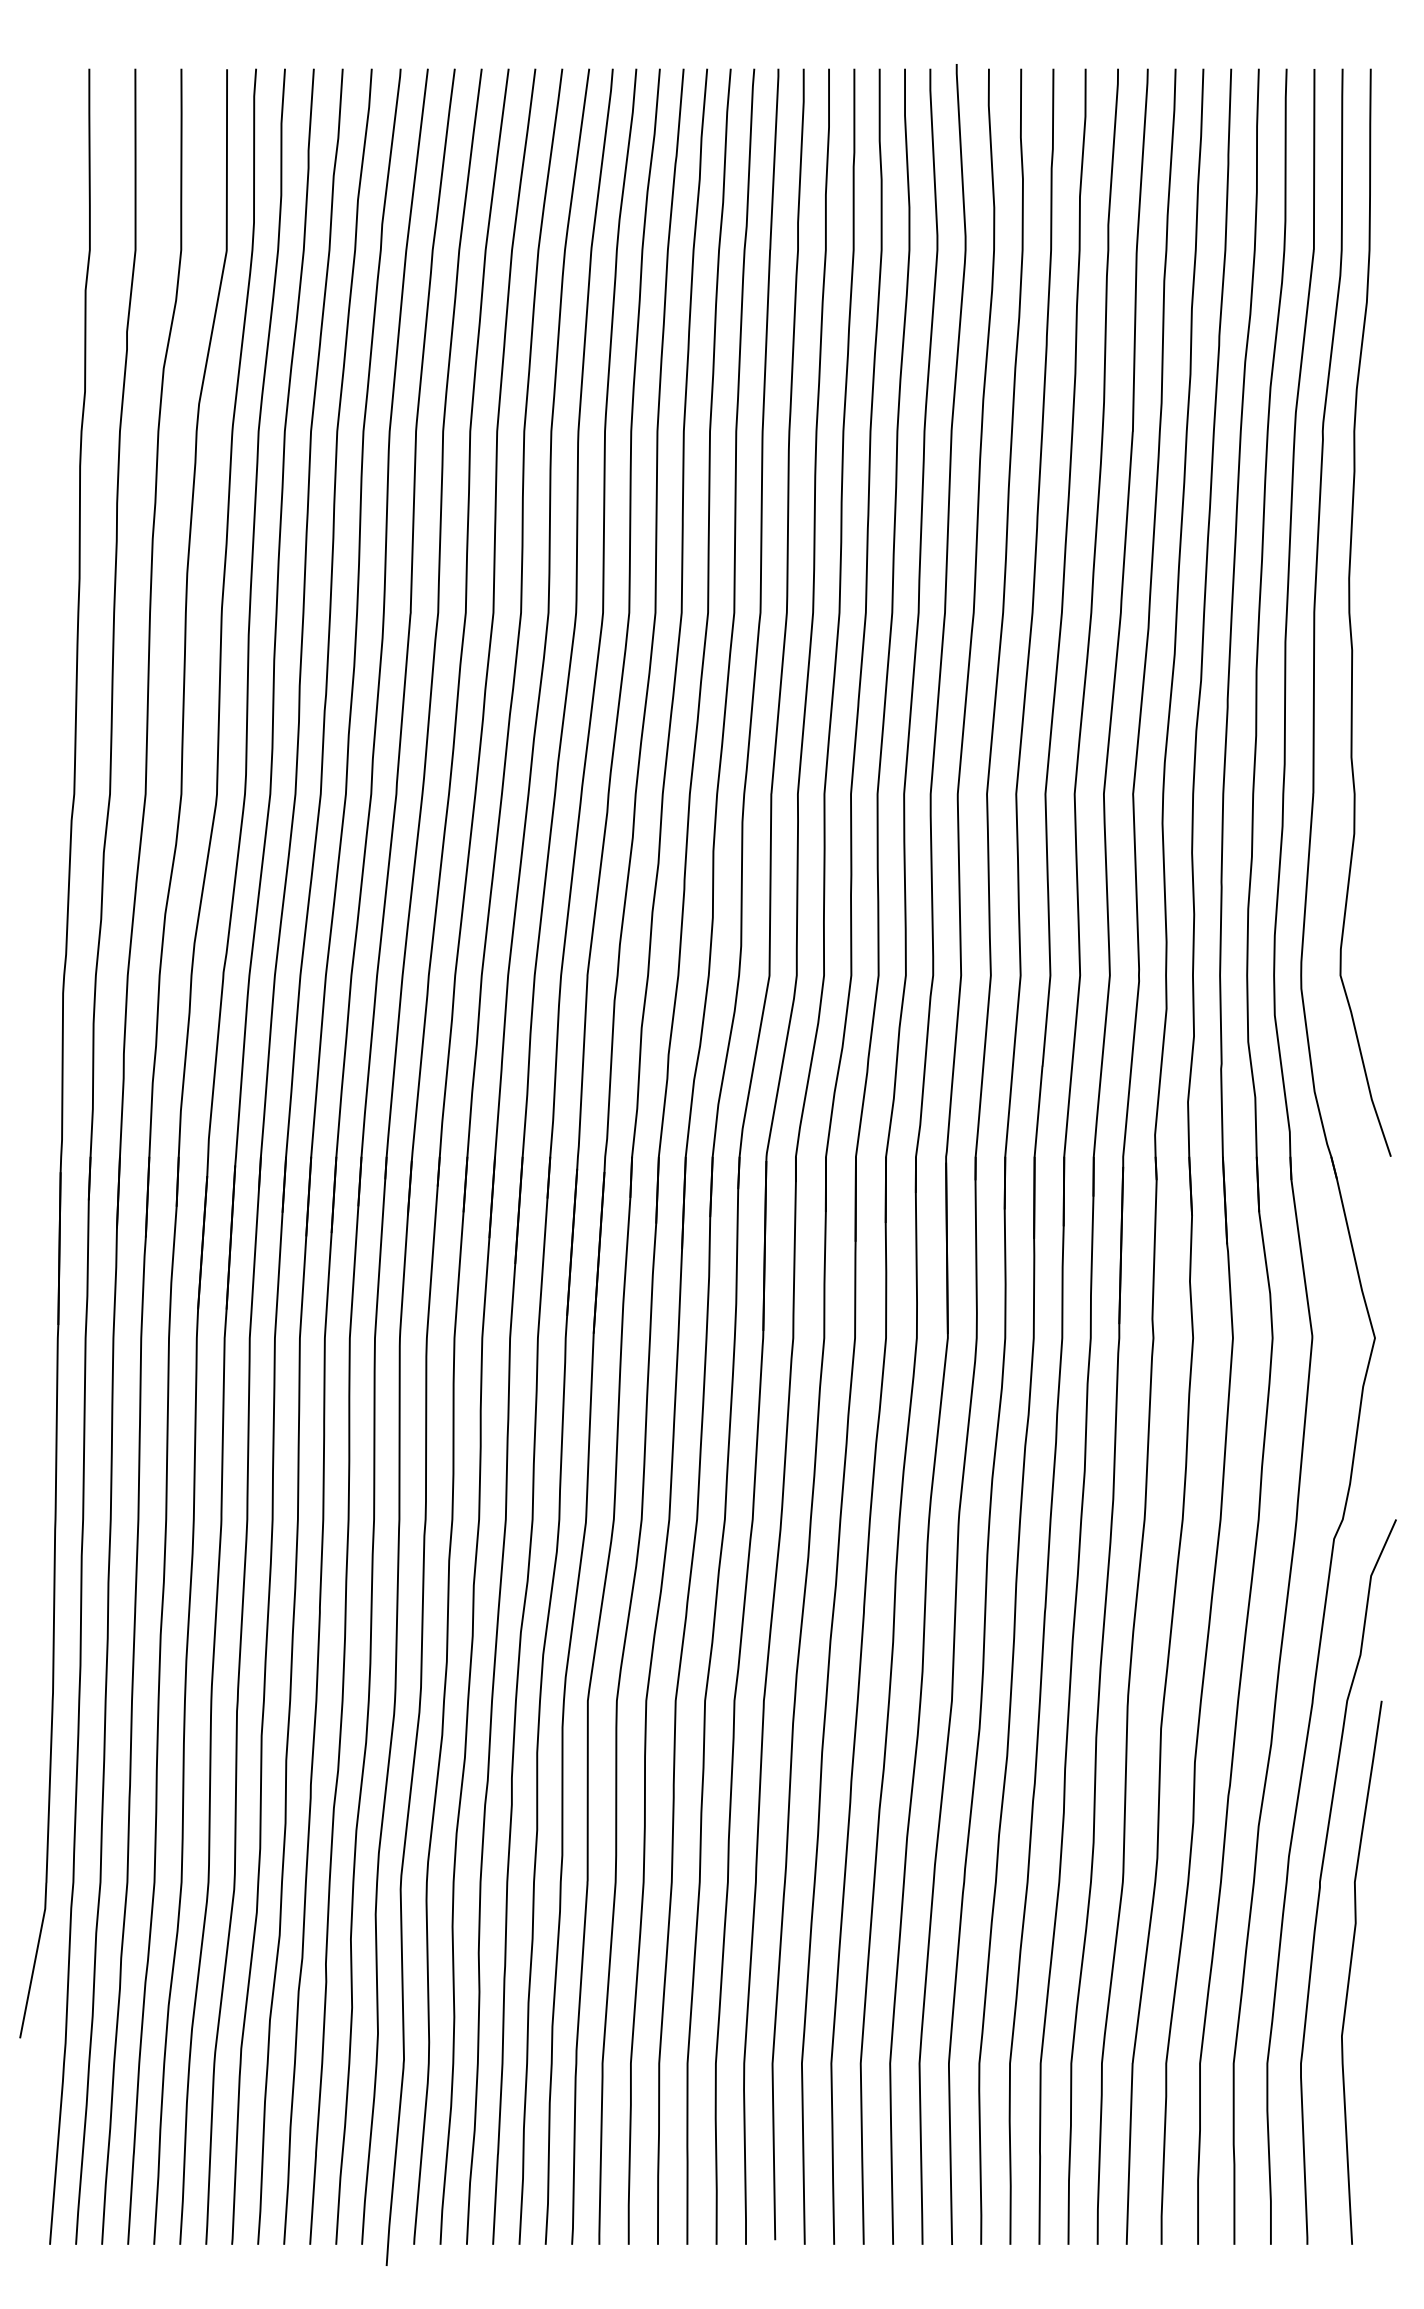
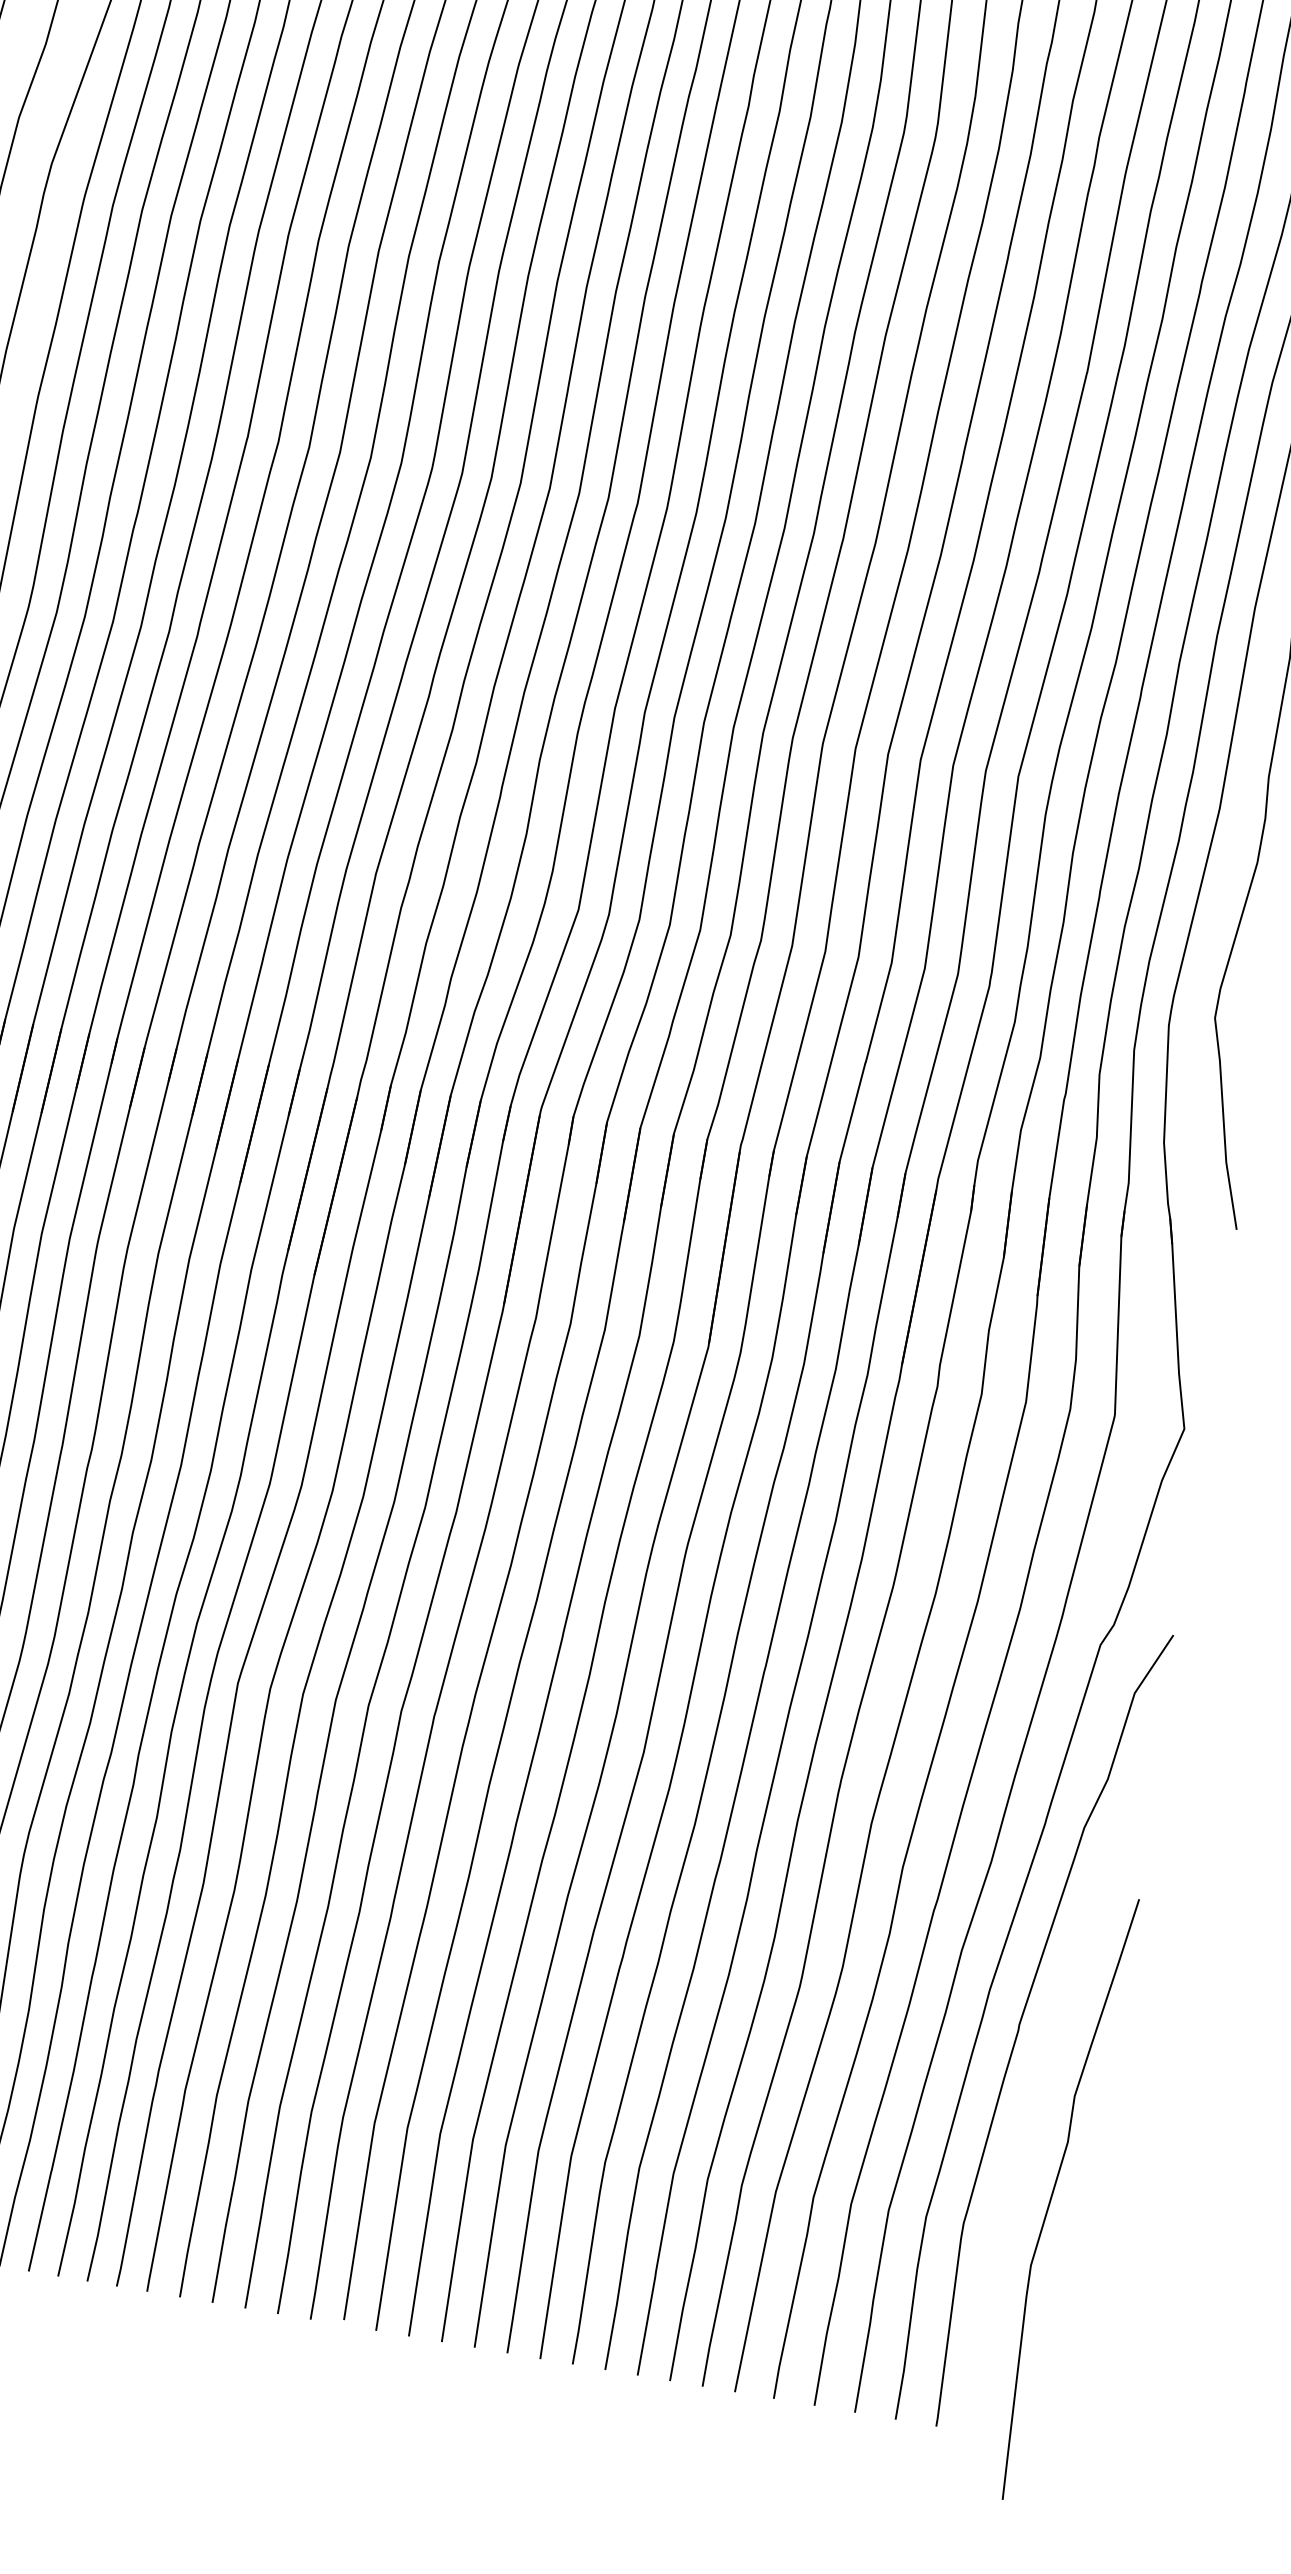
curve: (1351, 1968) -> (1054, 2191), moved

